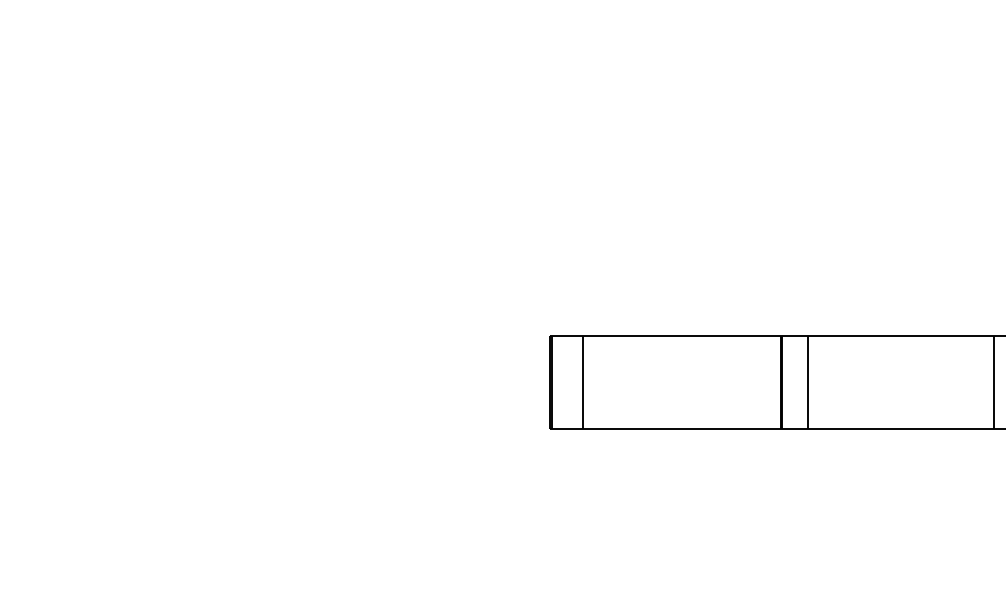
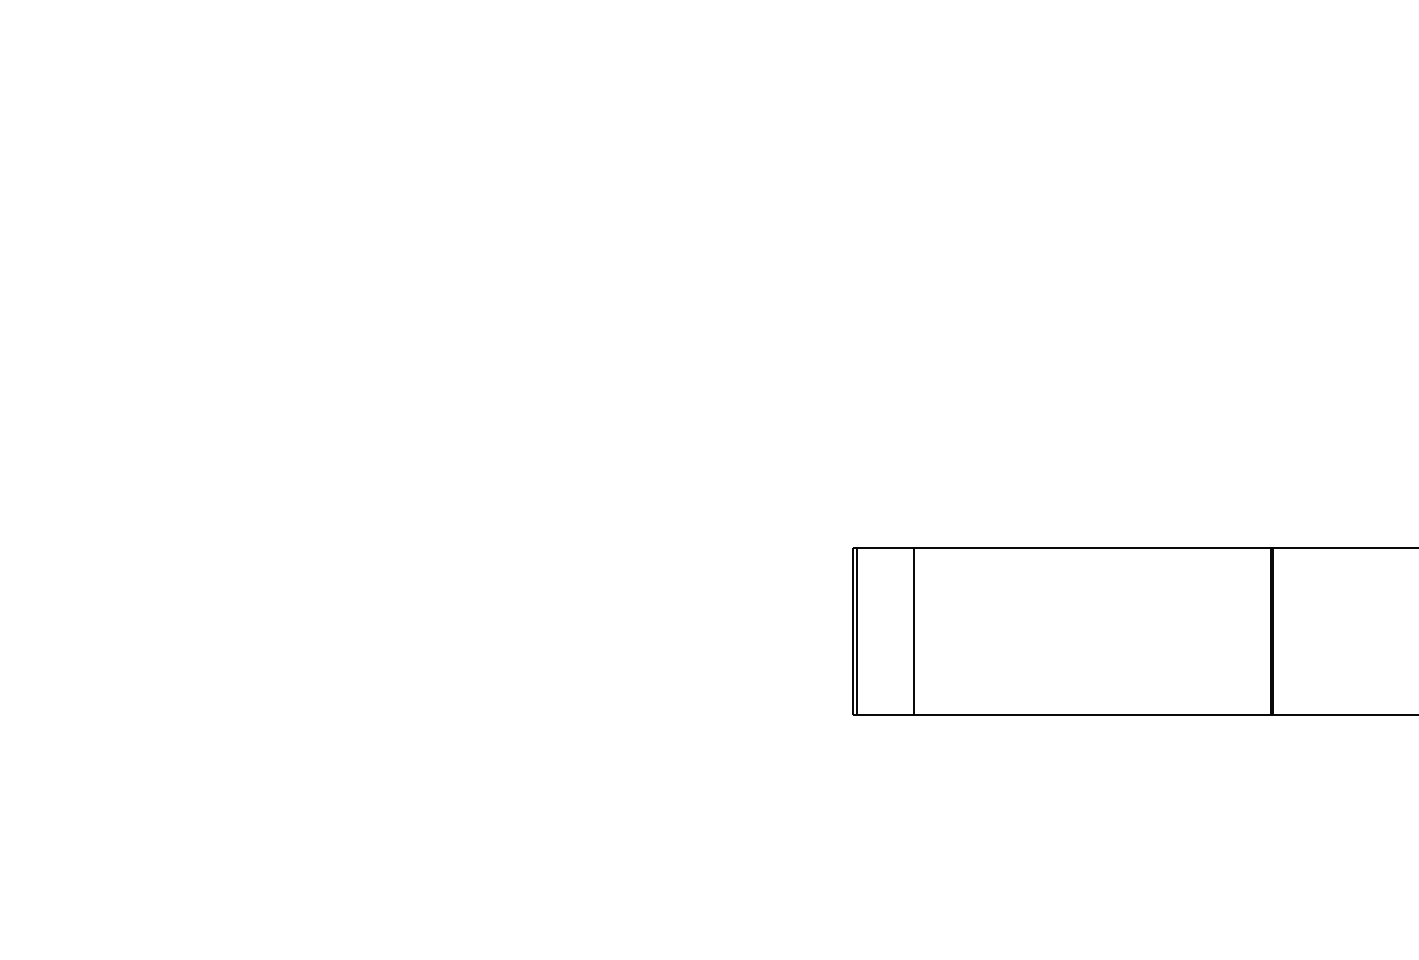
line: (808, 382) -> (1320, 630), removed

